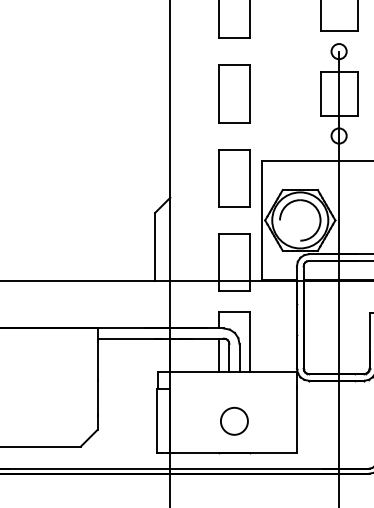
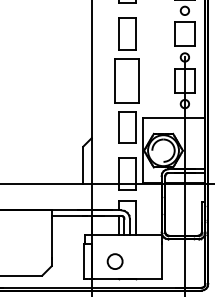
part: (235, 93) -> (127, 80), size x1.4
circle: (233, 421) -> (114, 261), moved

